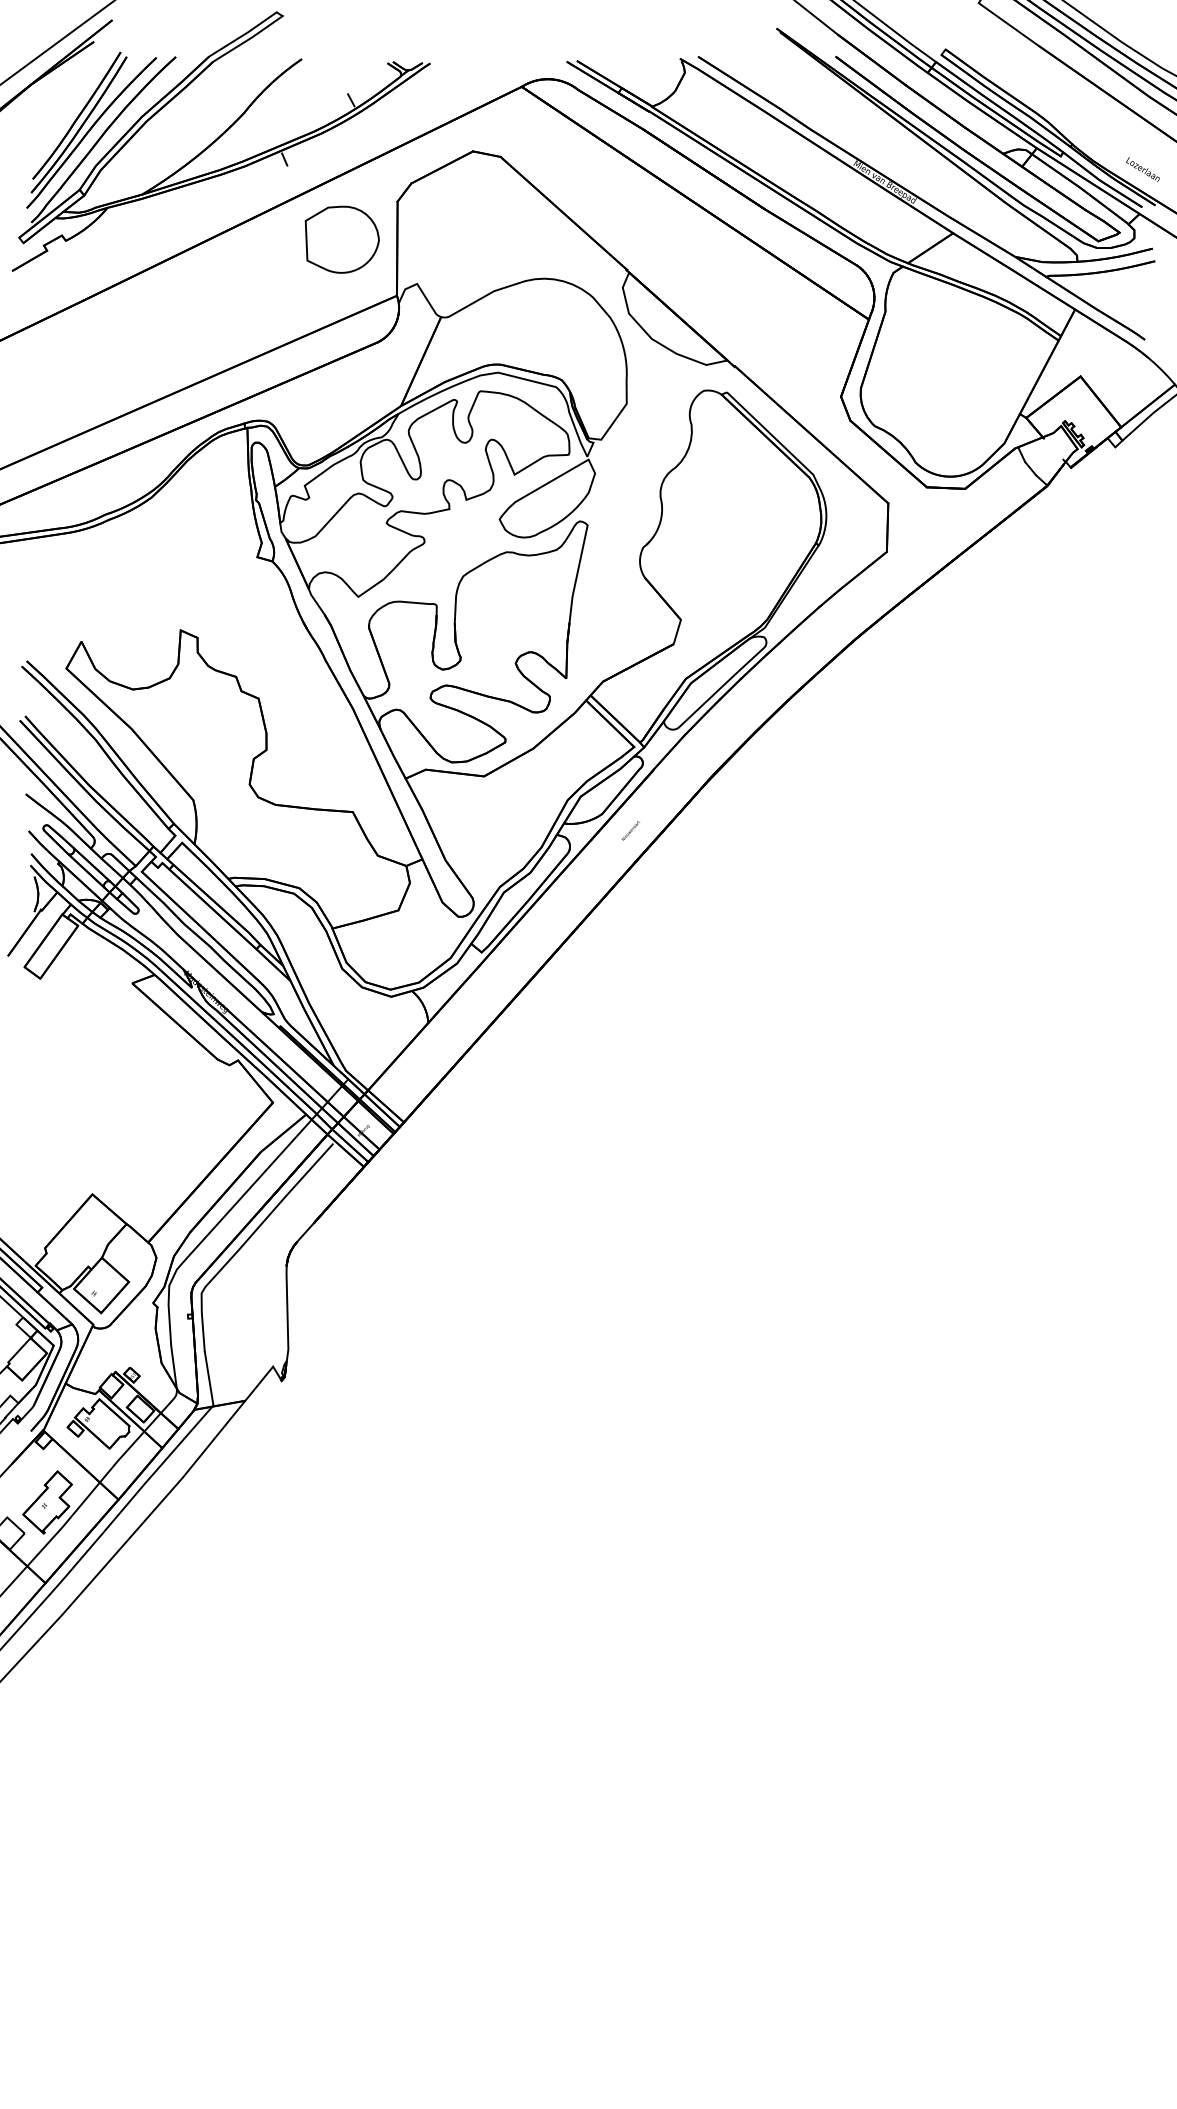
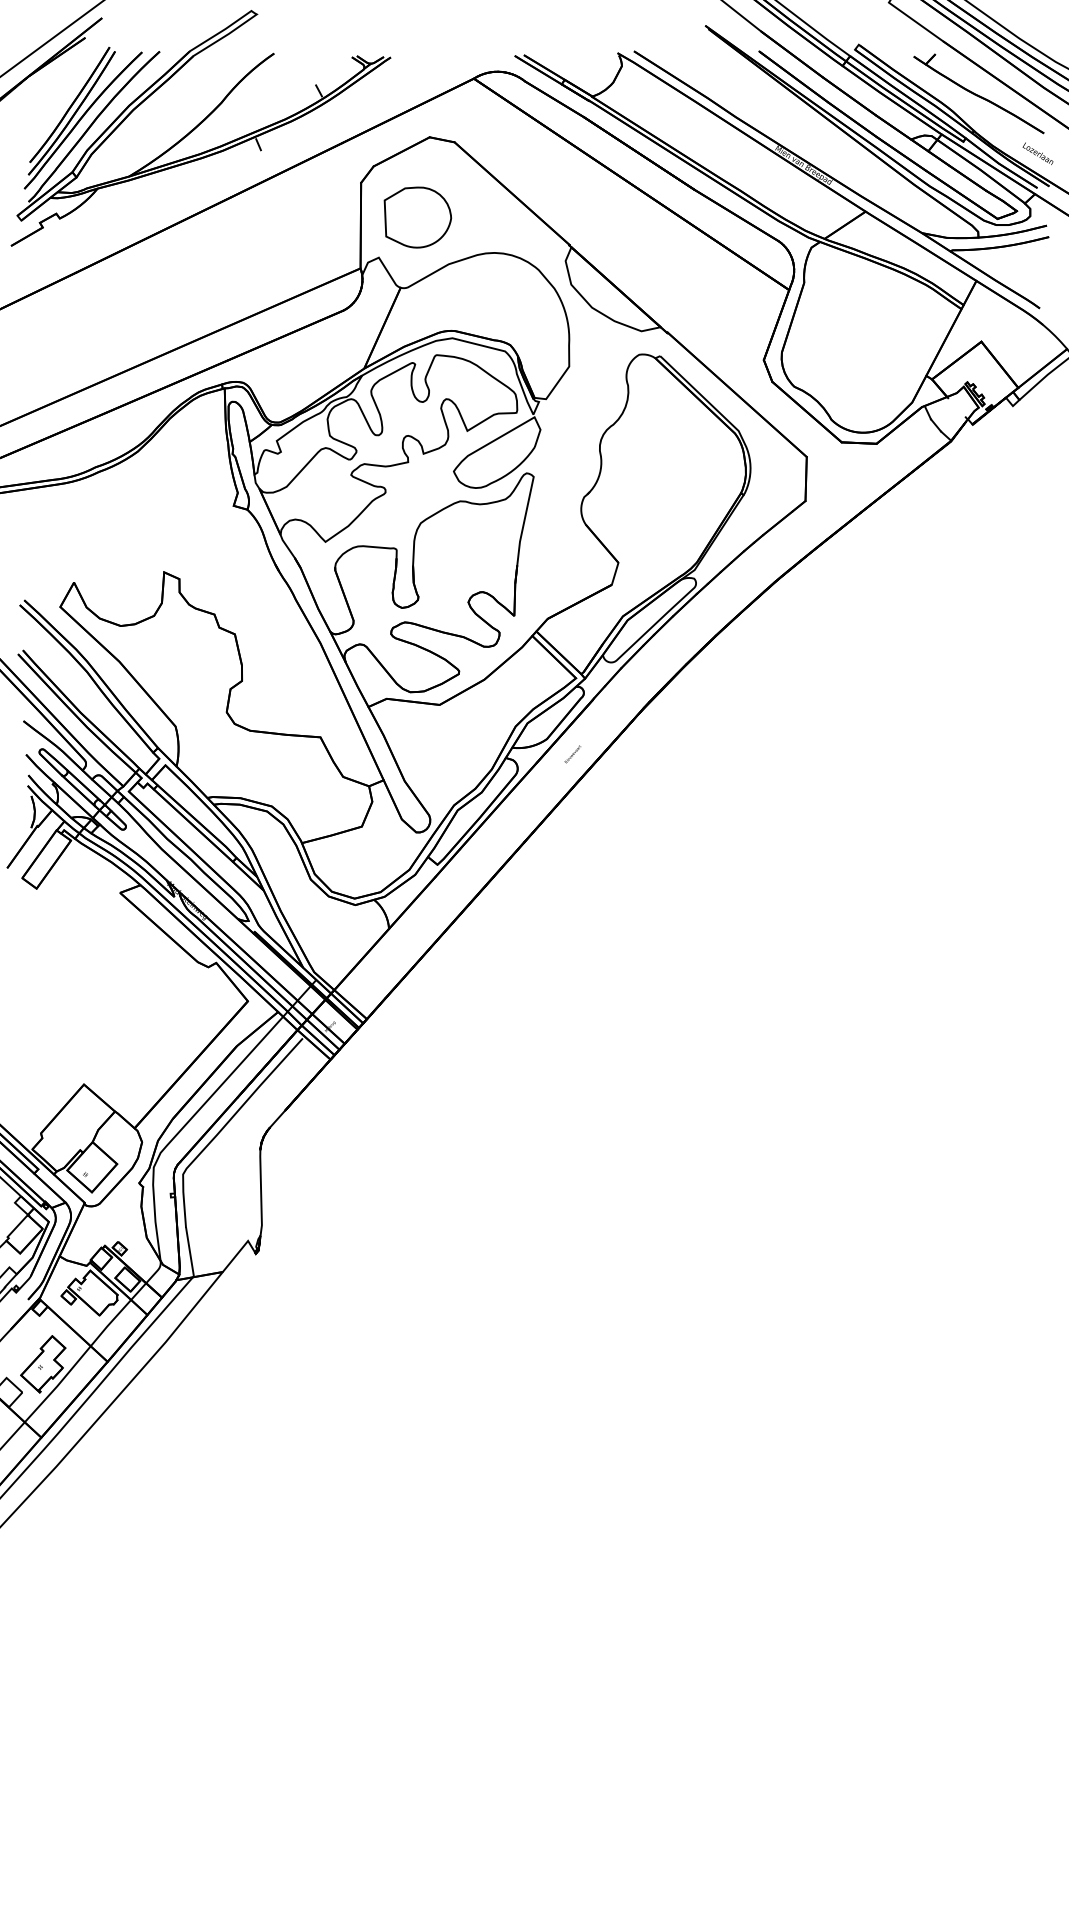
part: (1077, 103) -> (978, 93), added
part: (341, 239) -> (417, 217), moved

